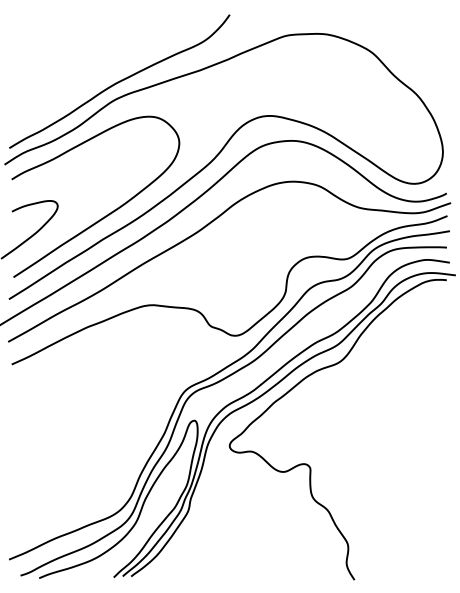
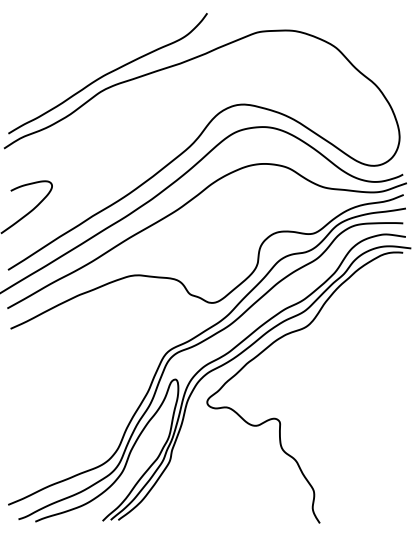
curve: (108, 213) -> (97, 192), removed

